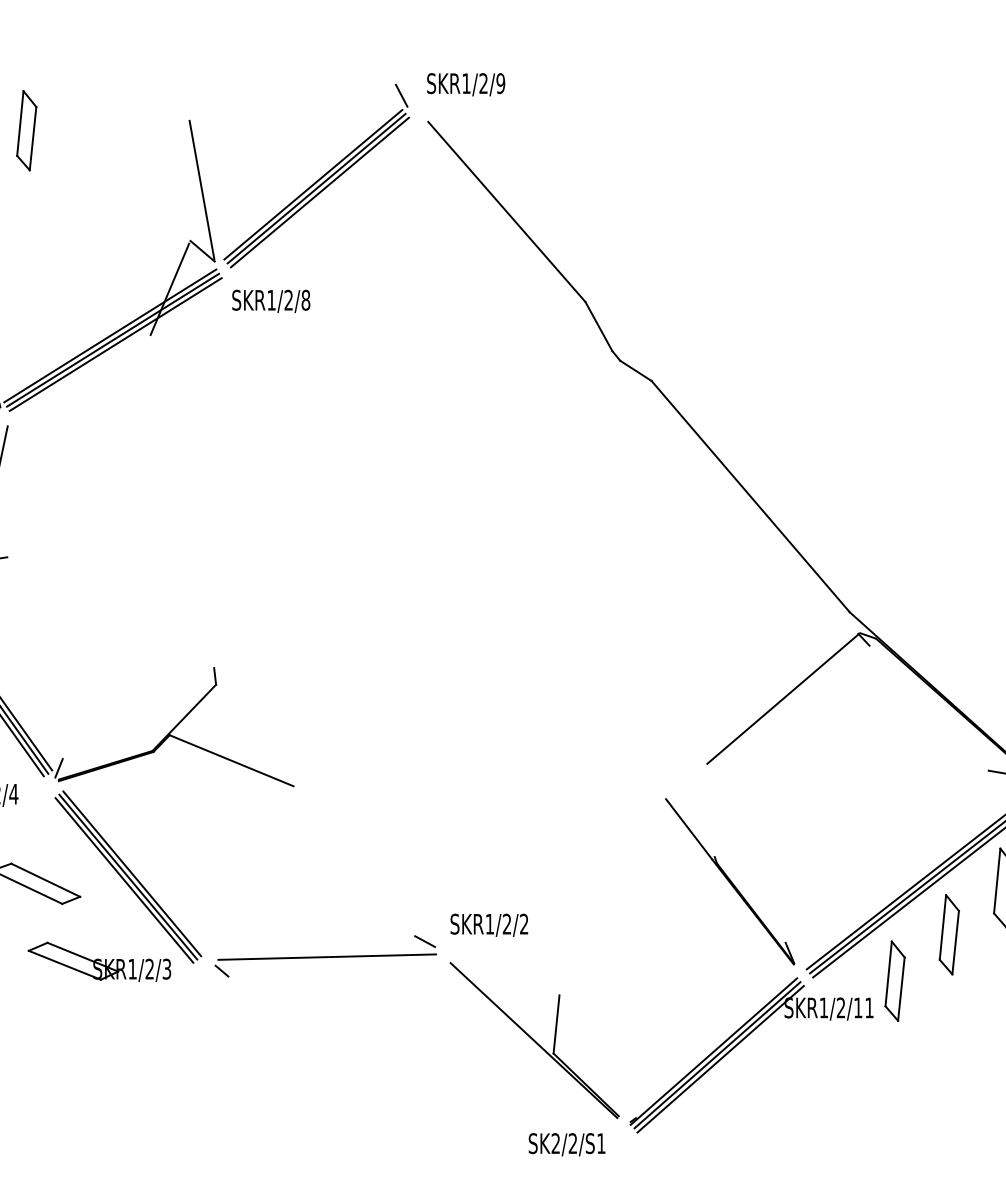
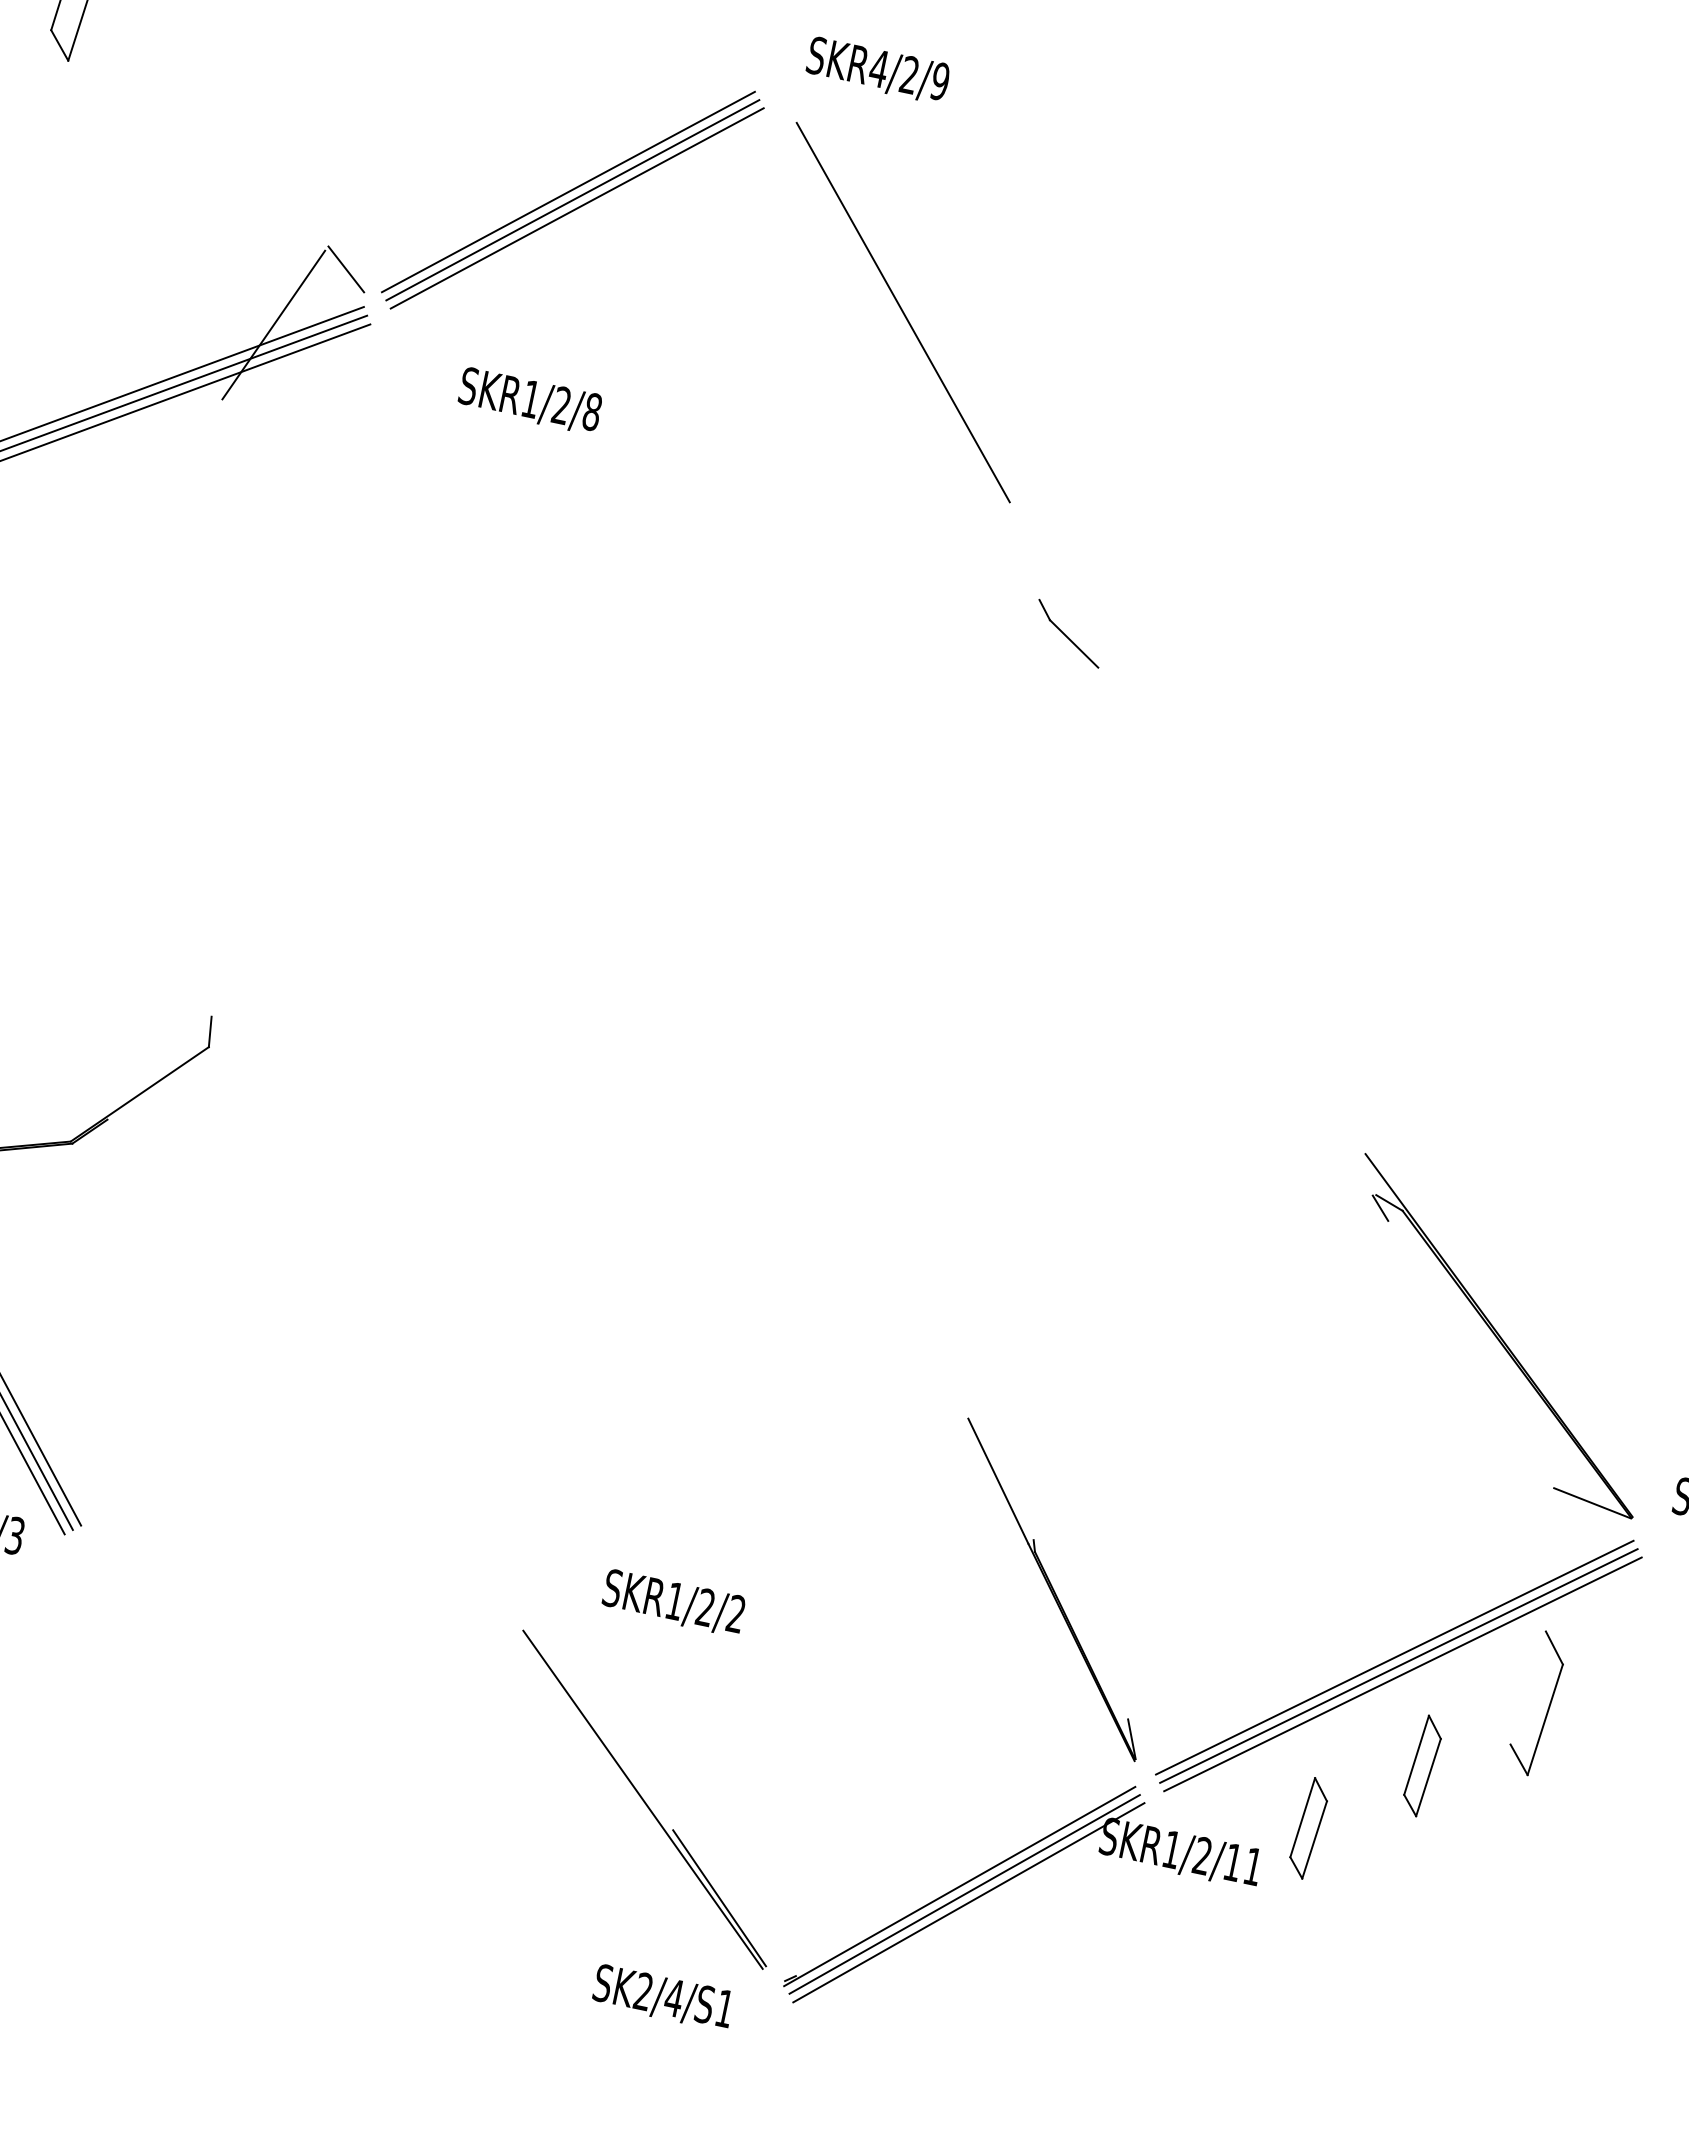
text: (466, 83) -> (879, 68), SKR1/2/9 -> SKR4/2/9
line: (401, 95) -> (758, 65), removed
line: (201, 189) -> (367, 158), removed
text: (271, 300) -> (530, 399), moved
line: (598, 326) -> (1023, 550), removed
line: (750, 496) -> (1231, 910), removed
line: (782, 698) -> (1213, 1282), removed
line: (231, 760) -> (208, 1187), removed
line: (997, 880) -> (1528, 1687), removed
text: (489, 924) -> (674, 1601), moved
part: (948, 934) -> (1421, 1765), size x0.7
part: (325, 956) -> (302, 1572), removed
part: (894, 980) -> (1308, 1827), size x0.7
line: (556, 1024) -> (689, 1779), removed
text: (572, 1143) -> (673, 1997), SK2/2/S1 -> SK2/4/S1

